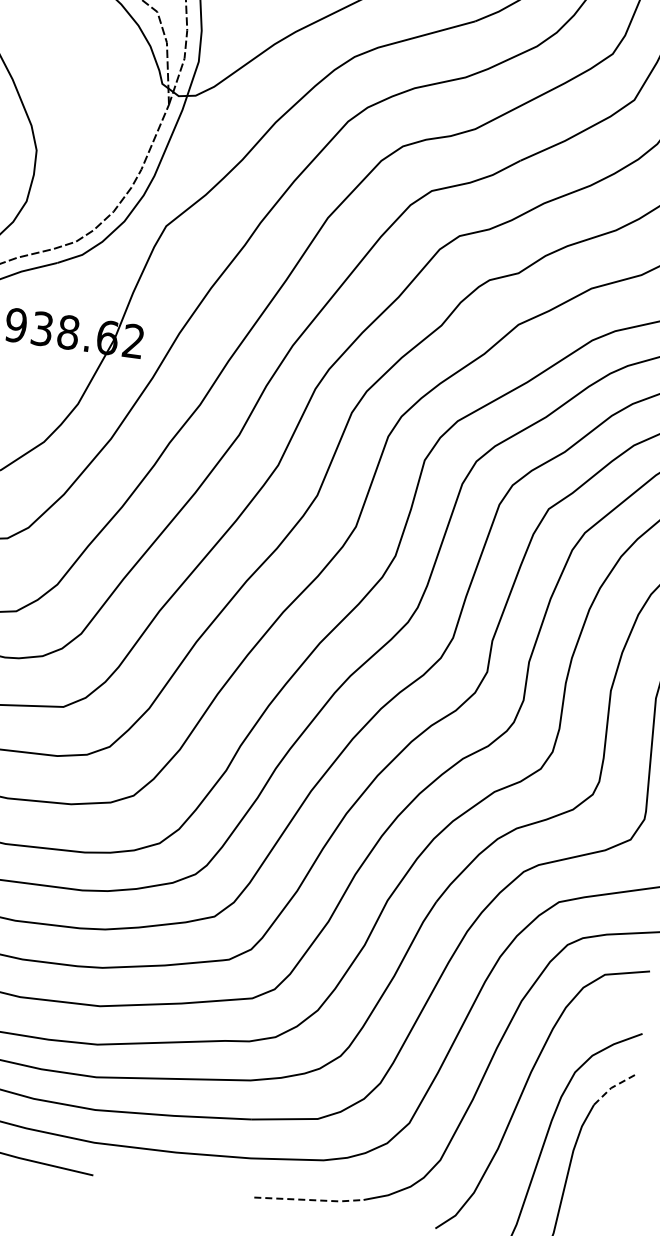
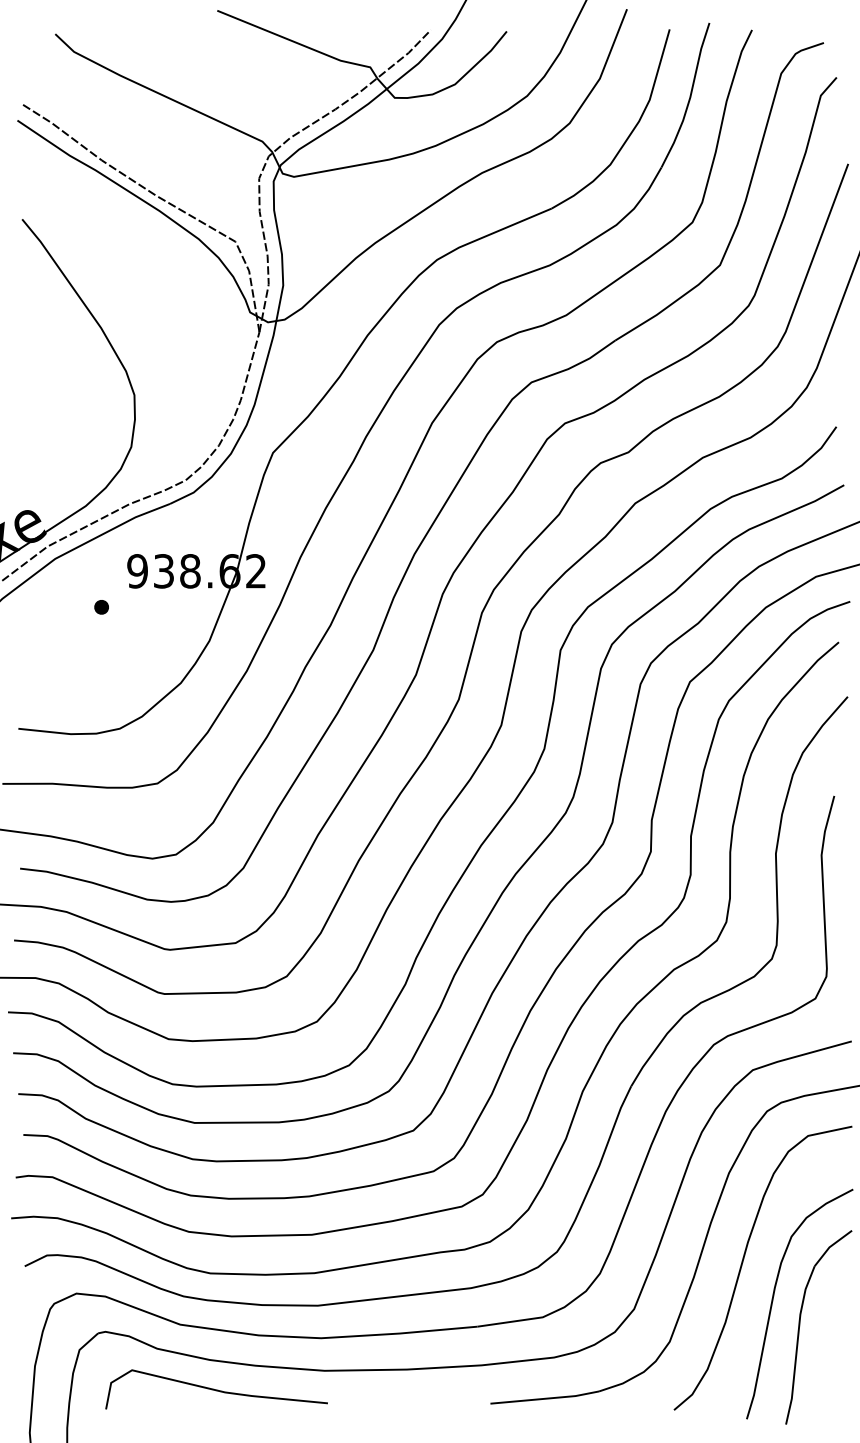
line: (613, 1087) -> (831, 1246), dashed -> solid
line: (309, 1199) -> (545, 1398), dashed -> solid

